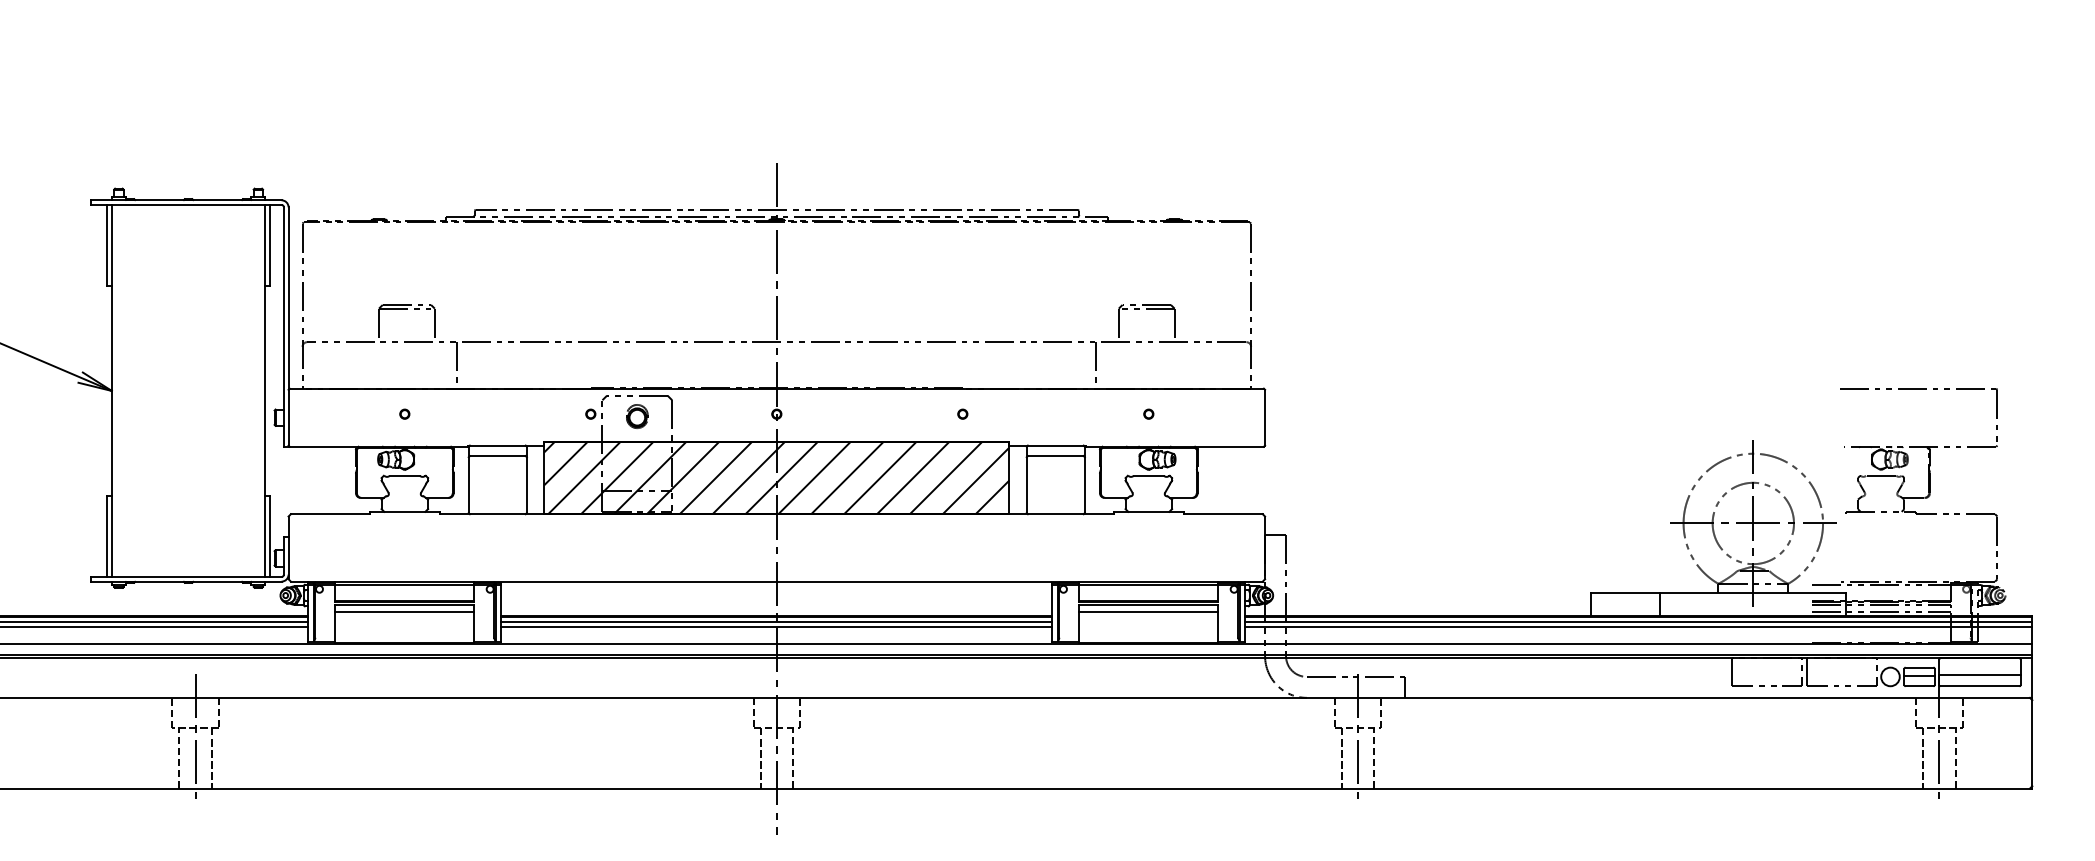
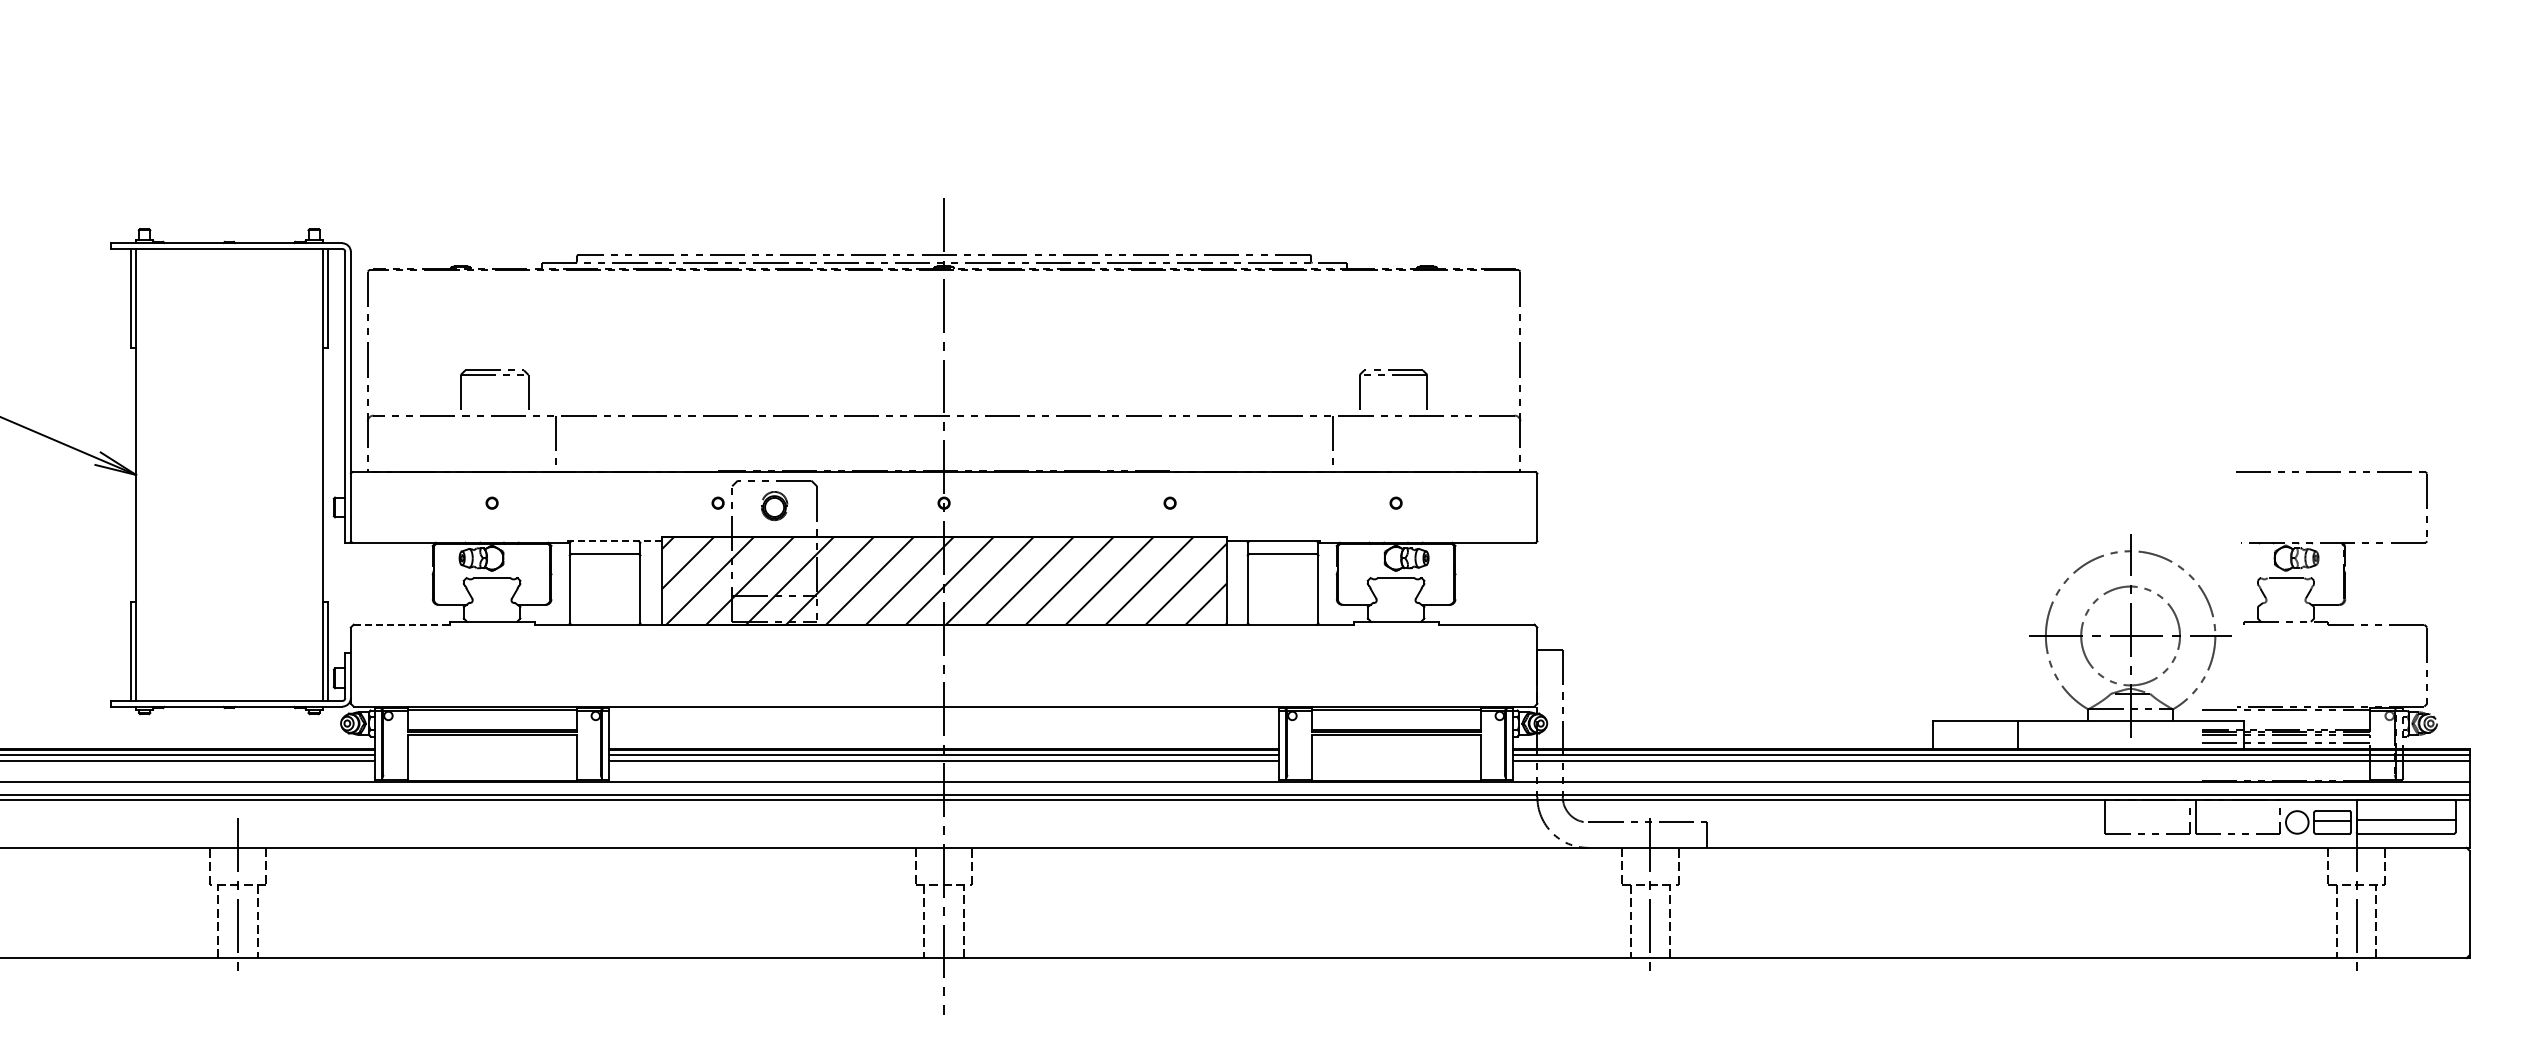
line: (506, 445) -> (615, 541), solid -> dashed
line: (331, 514) -> (402, 624), solid -> dashed
line: (404, 611) -> (491, 743), removed
line: (1148, 611) -> (1395, 743), removed

